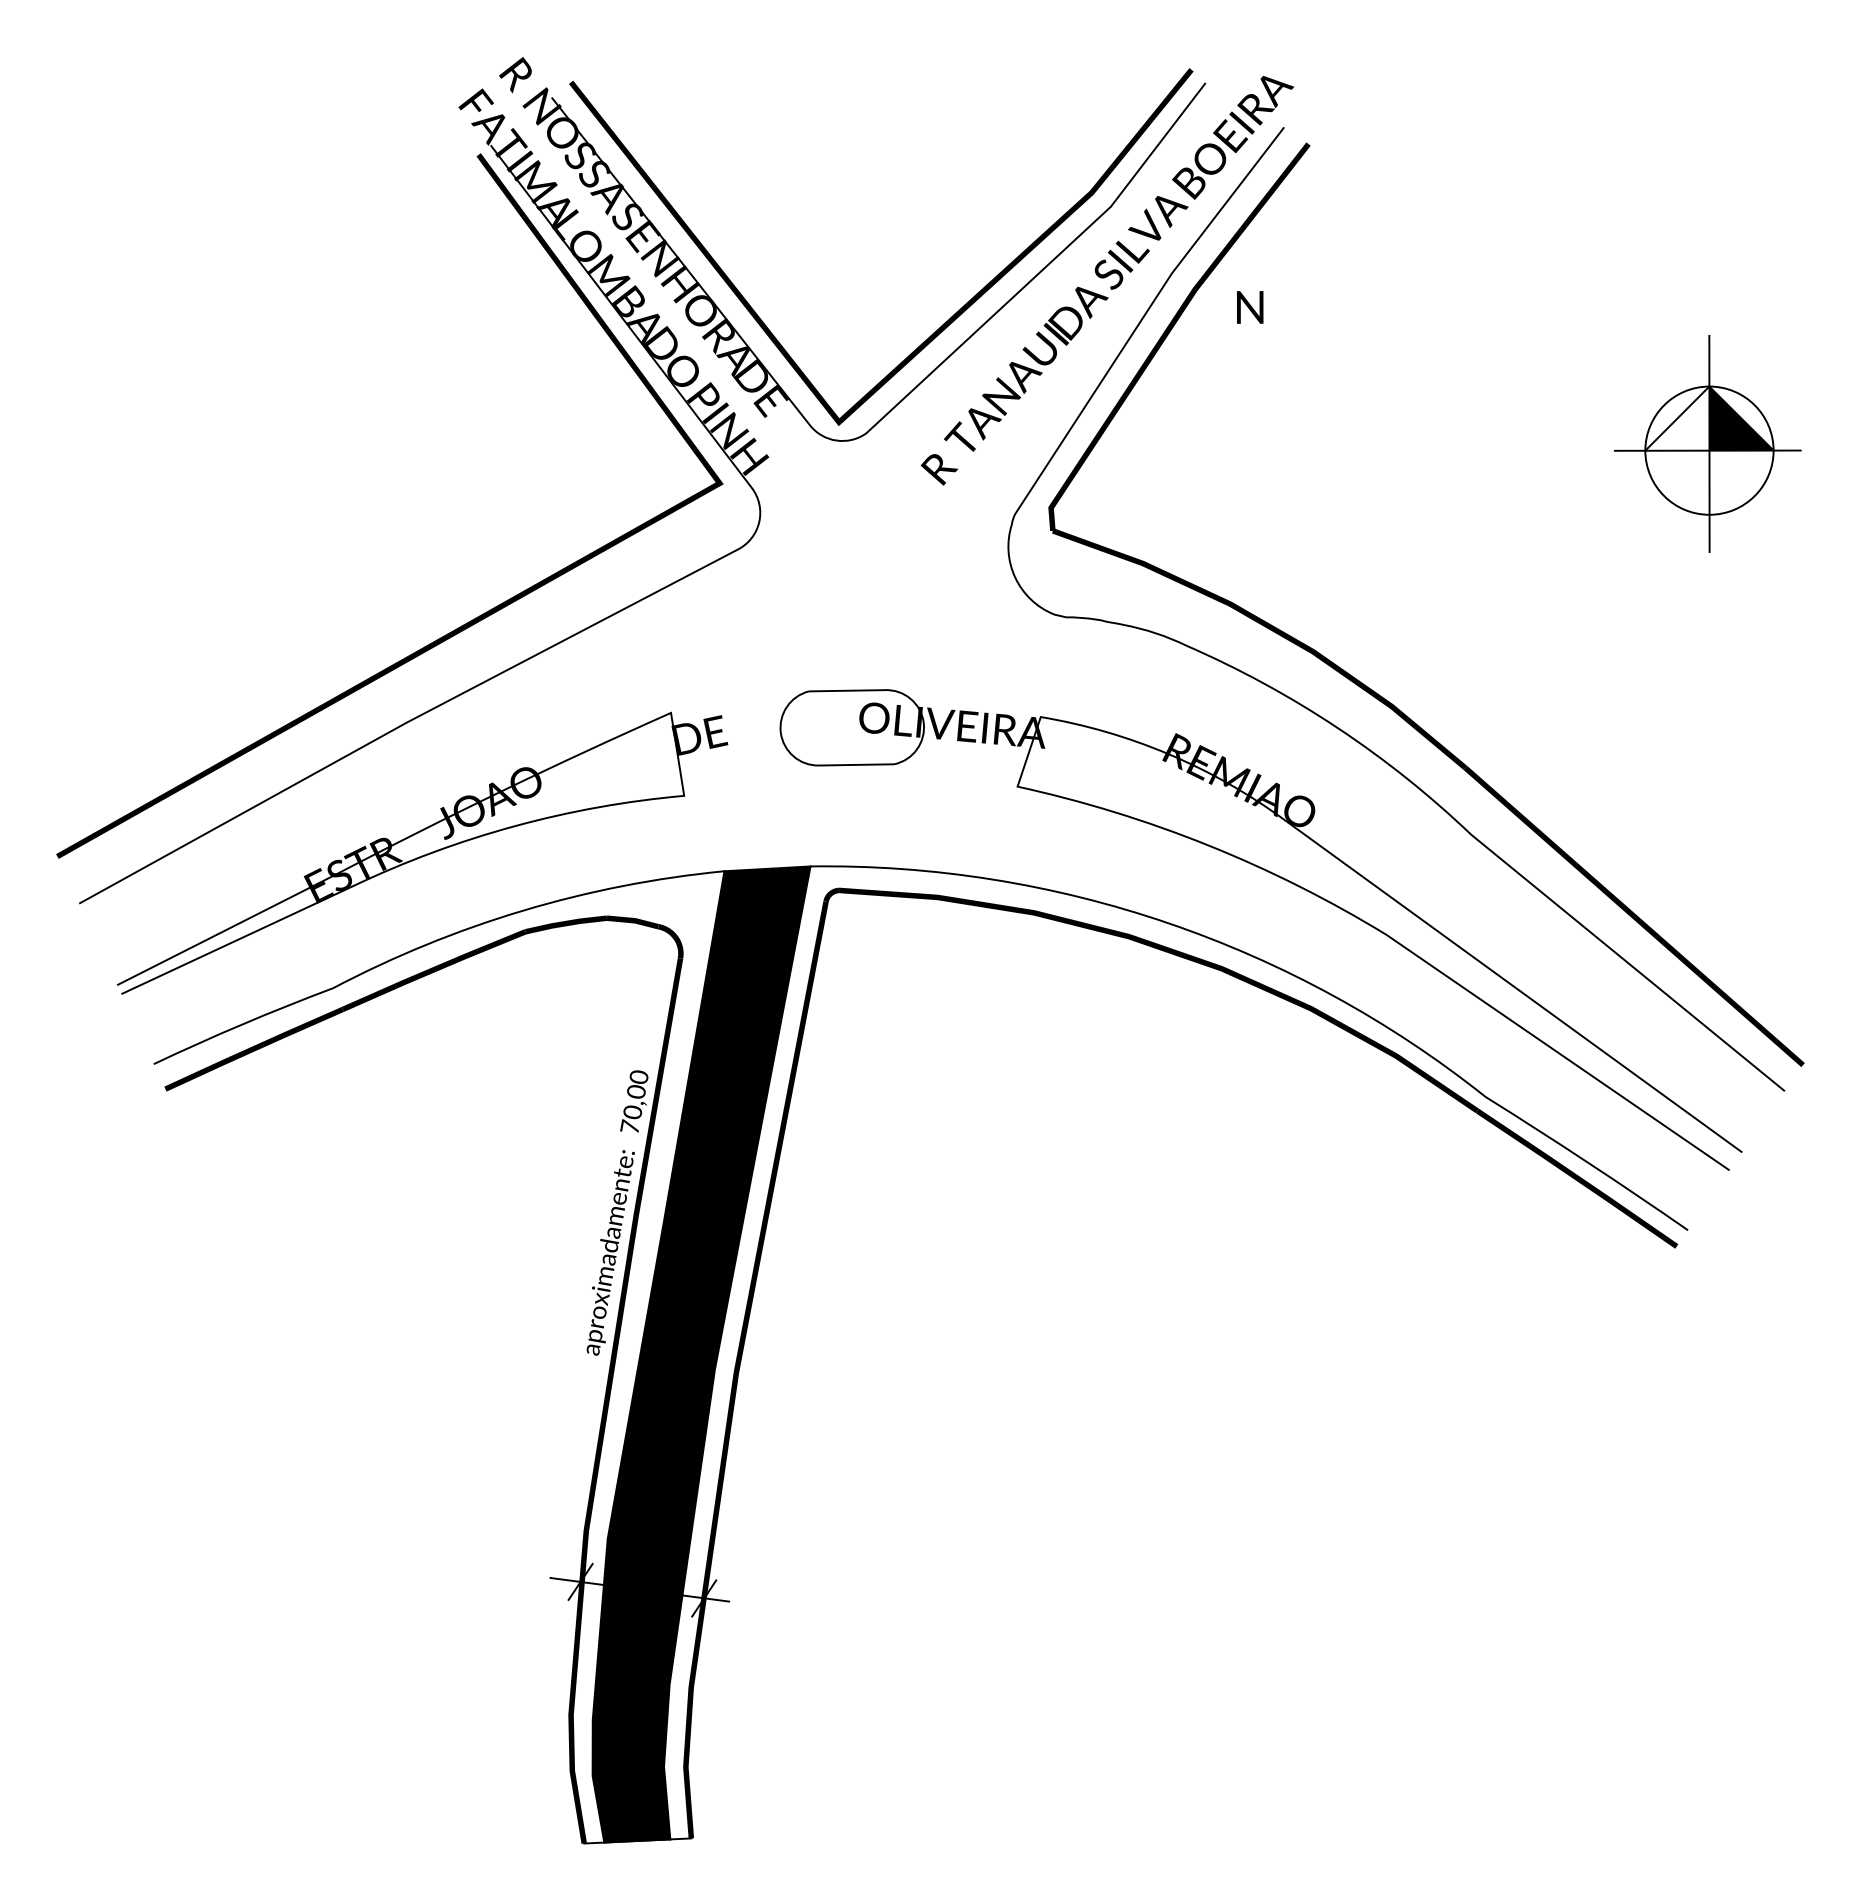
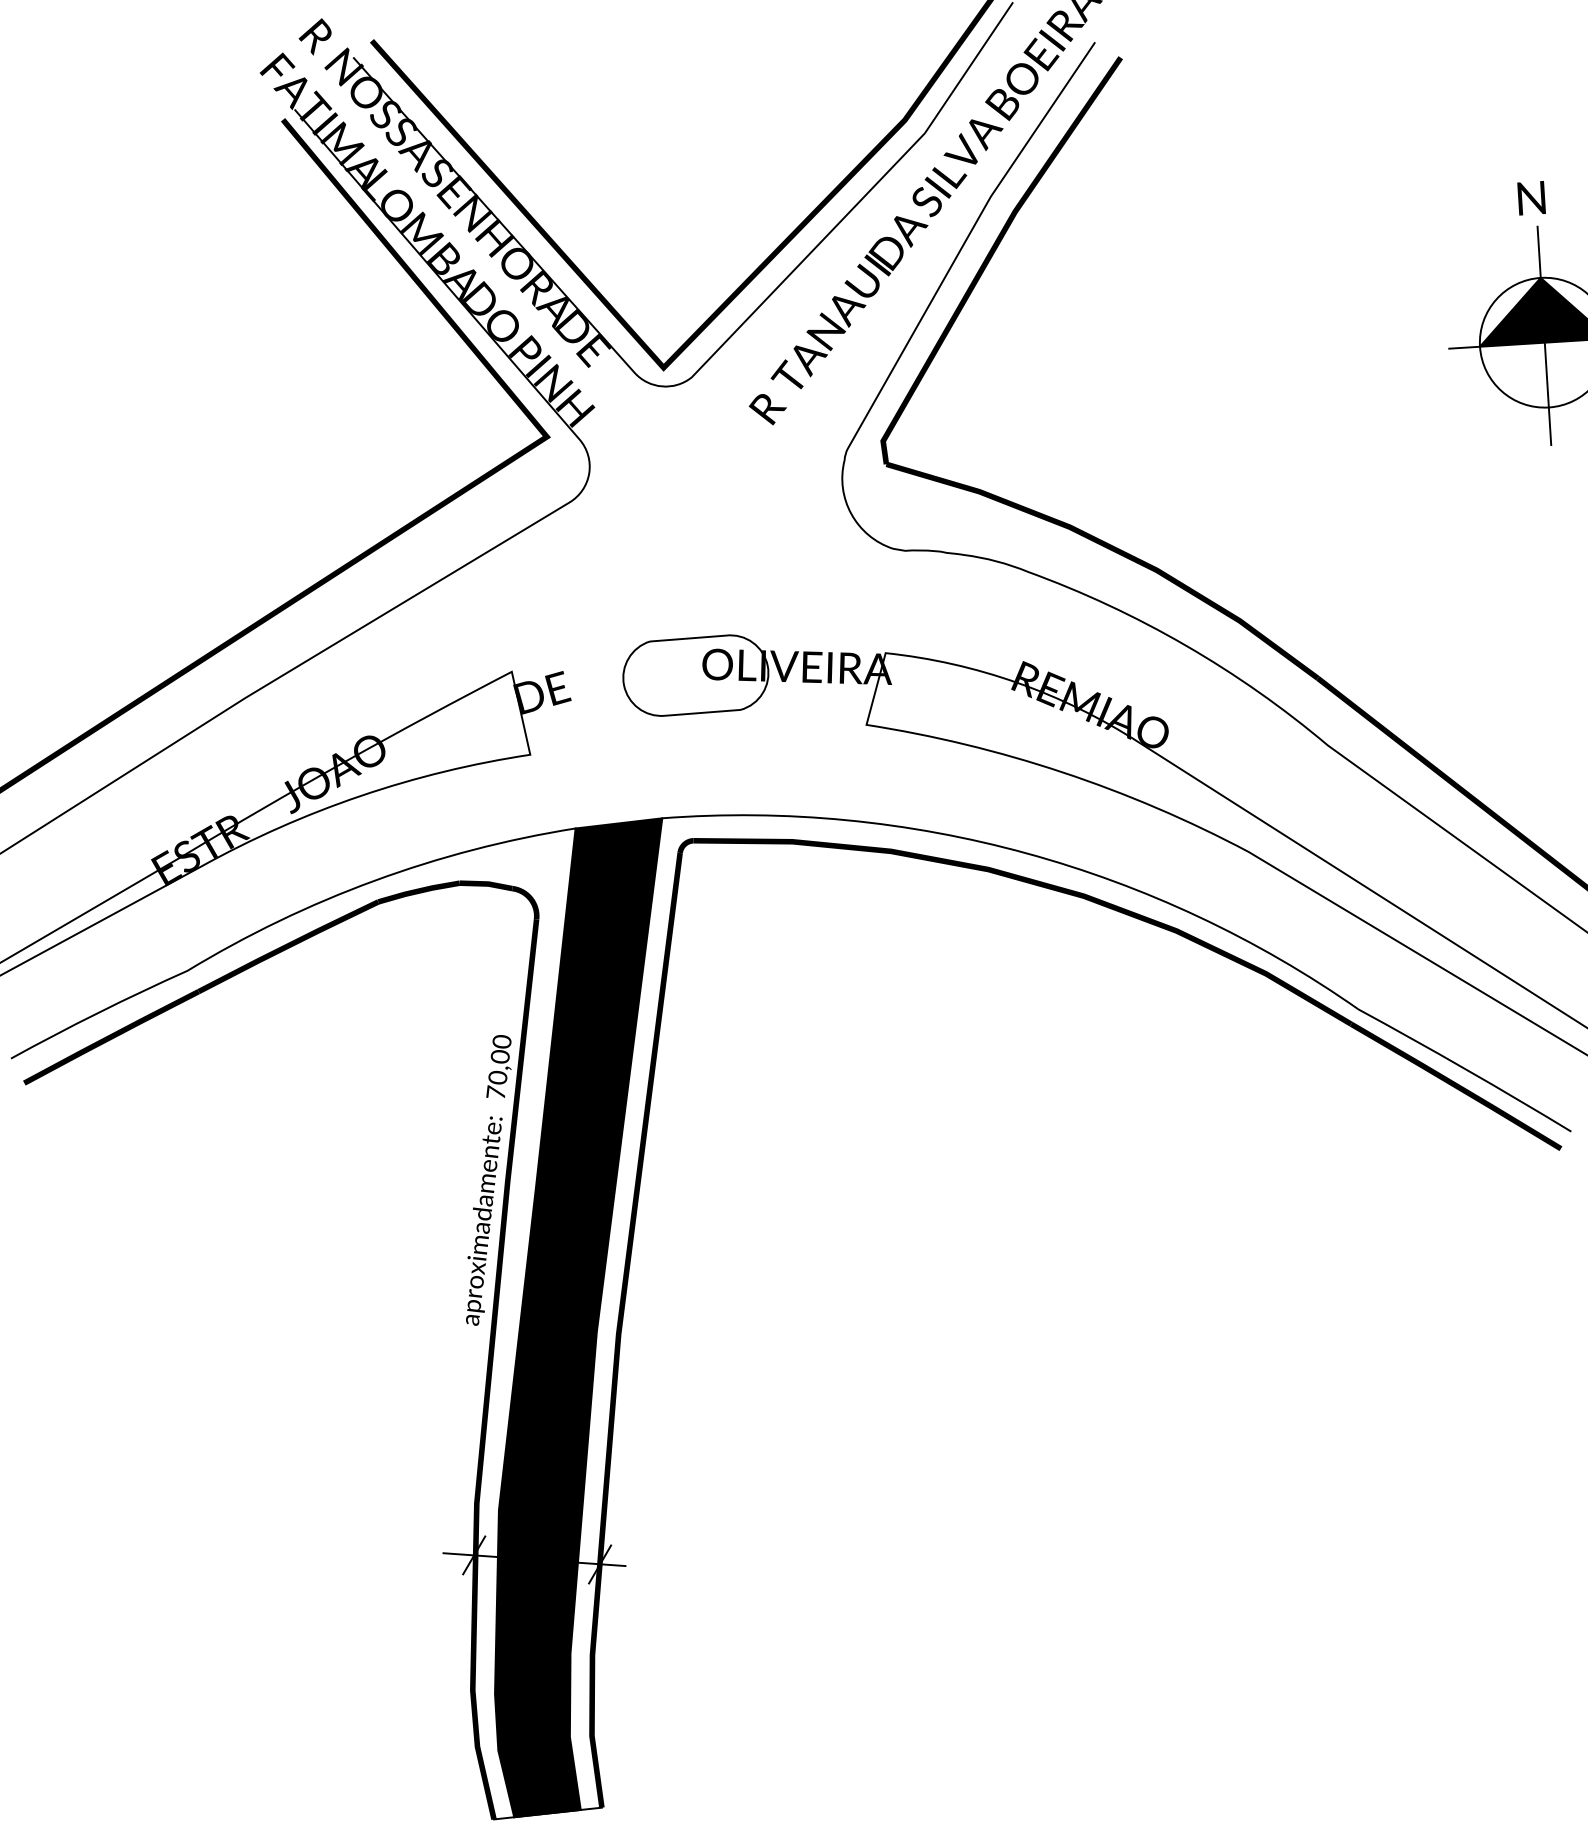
text: (1250, 307) -> (1531, 198), moved
fill: (1677, 418) -> (1510, 312), added

